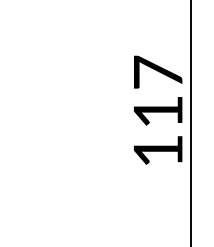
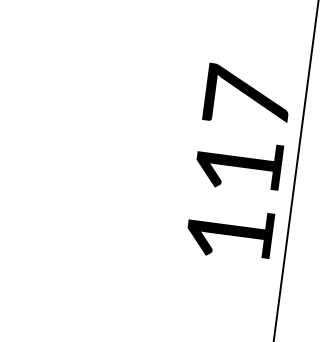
text: (158, 109) -> (239, 161), moved

